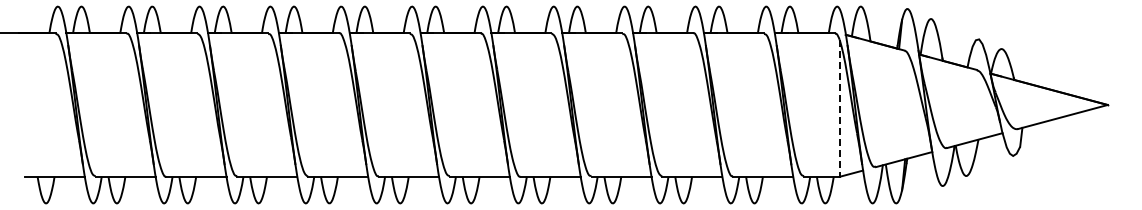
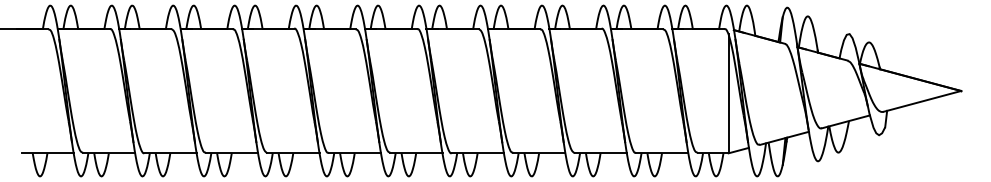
line: (839, 108) -> (728, 94), dashed -> solid

